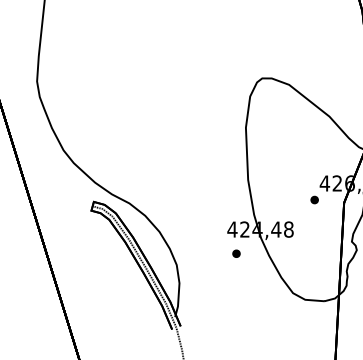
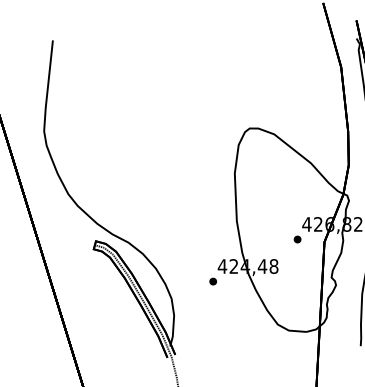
part: (235, 253) -> (212, 281), moved

